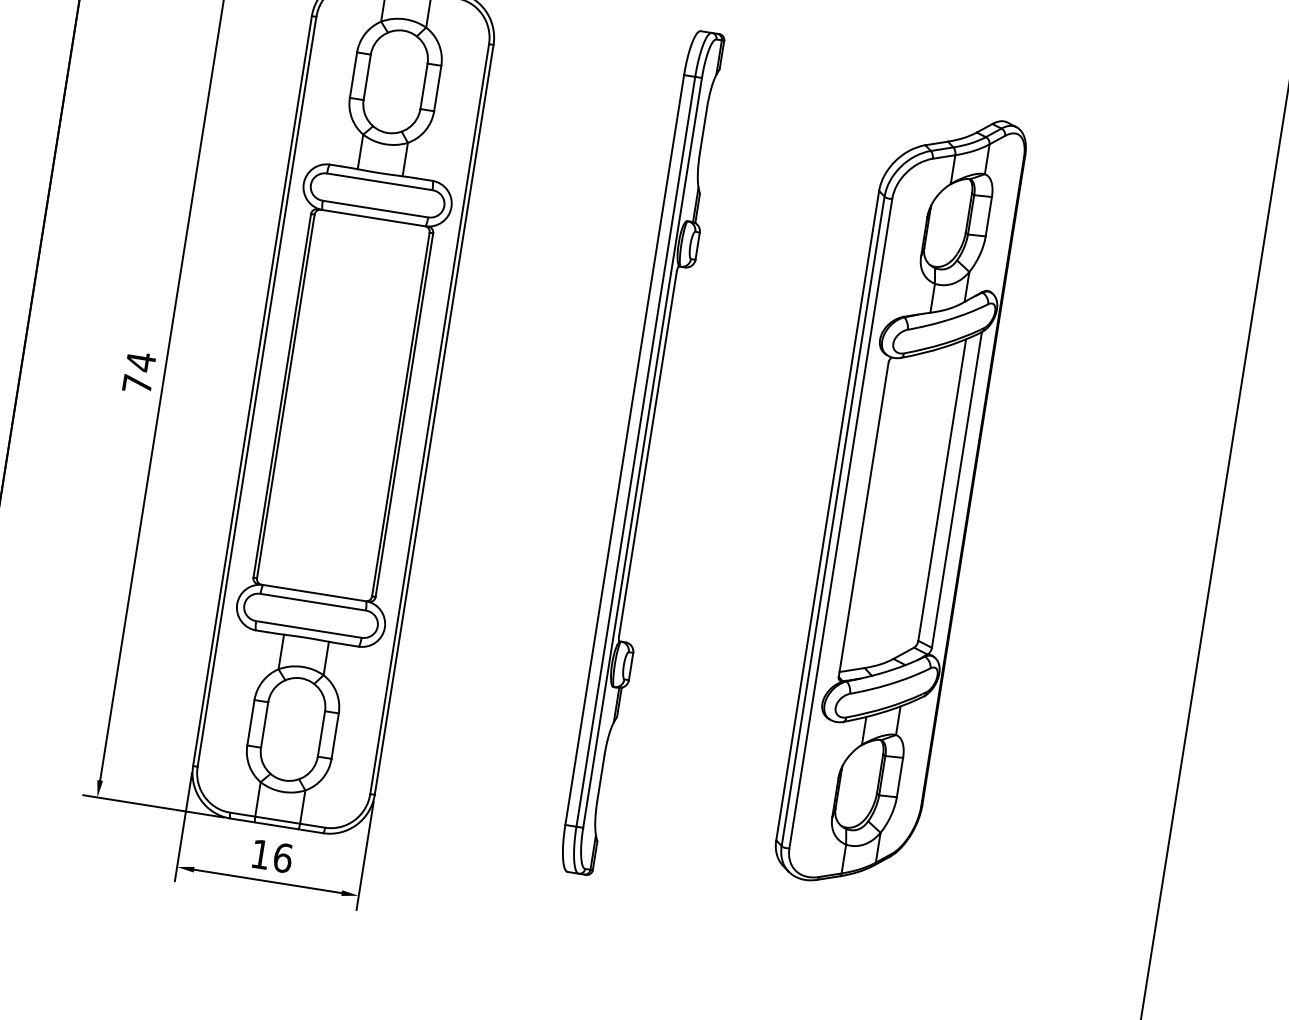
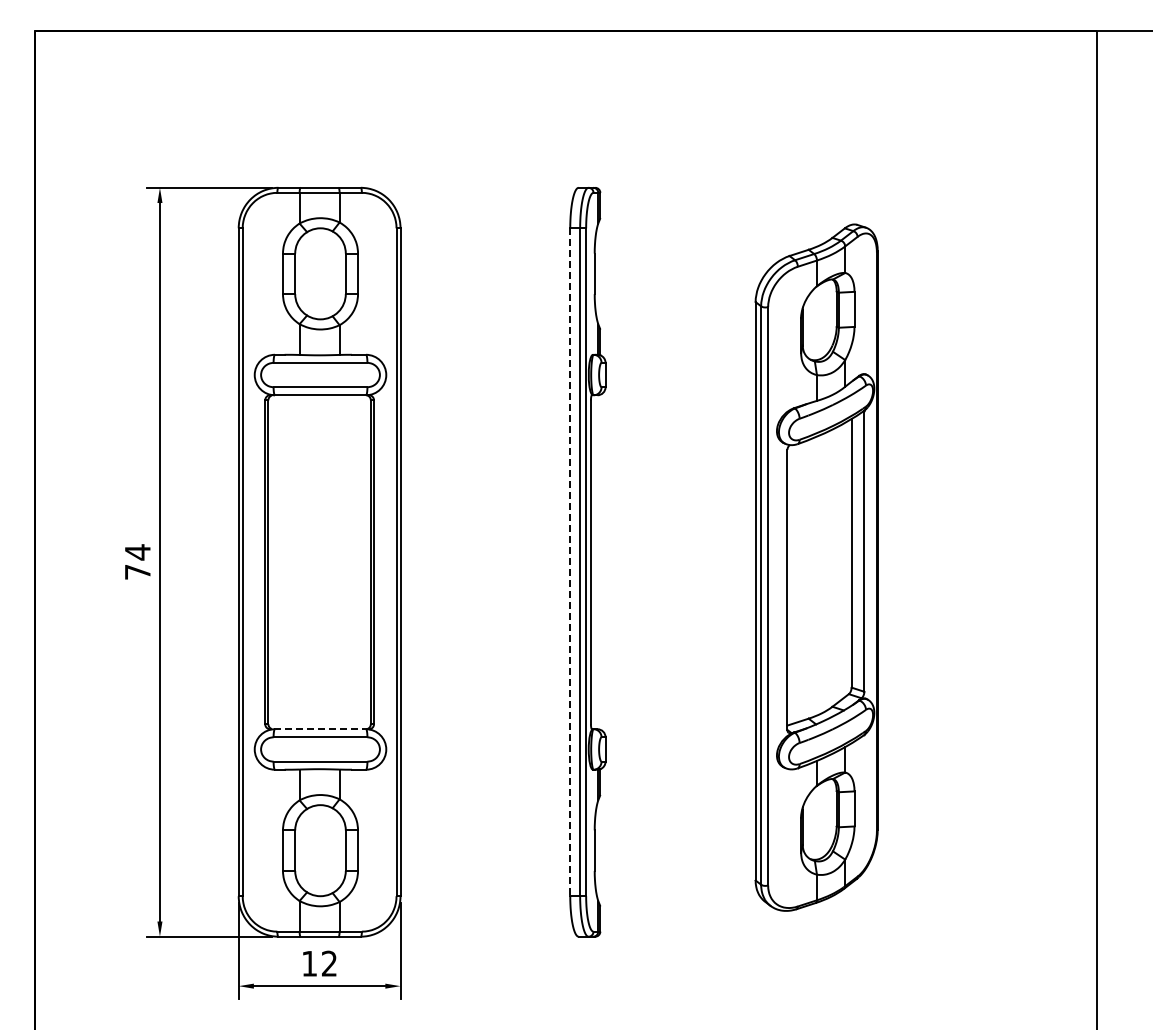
line: (624, 450) -> (570, 562), solid -> dashed
line: (313, 593) -> (319, 729), solid -> dashed
text: (283, 857) -> (329, 963), 16 -> 12

